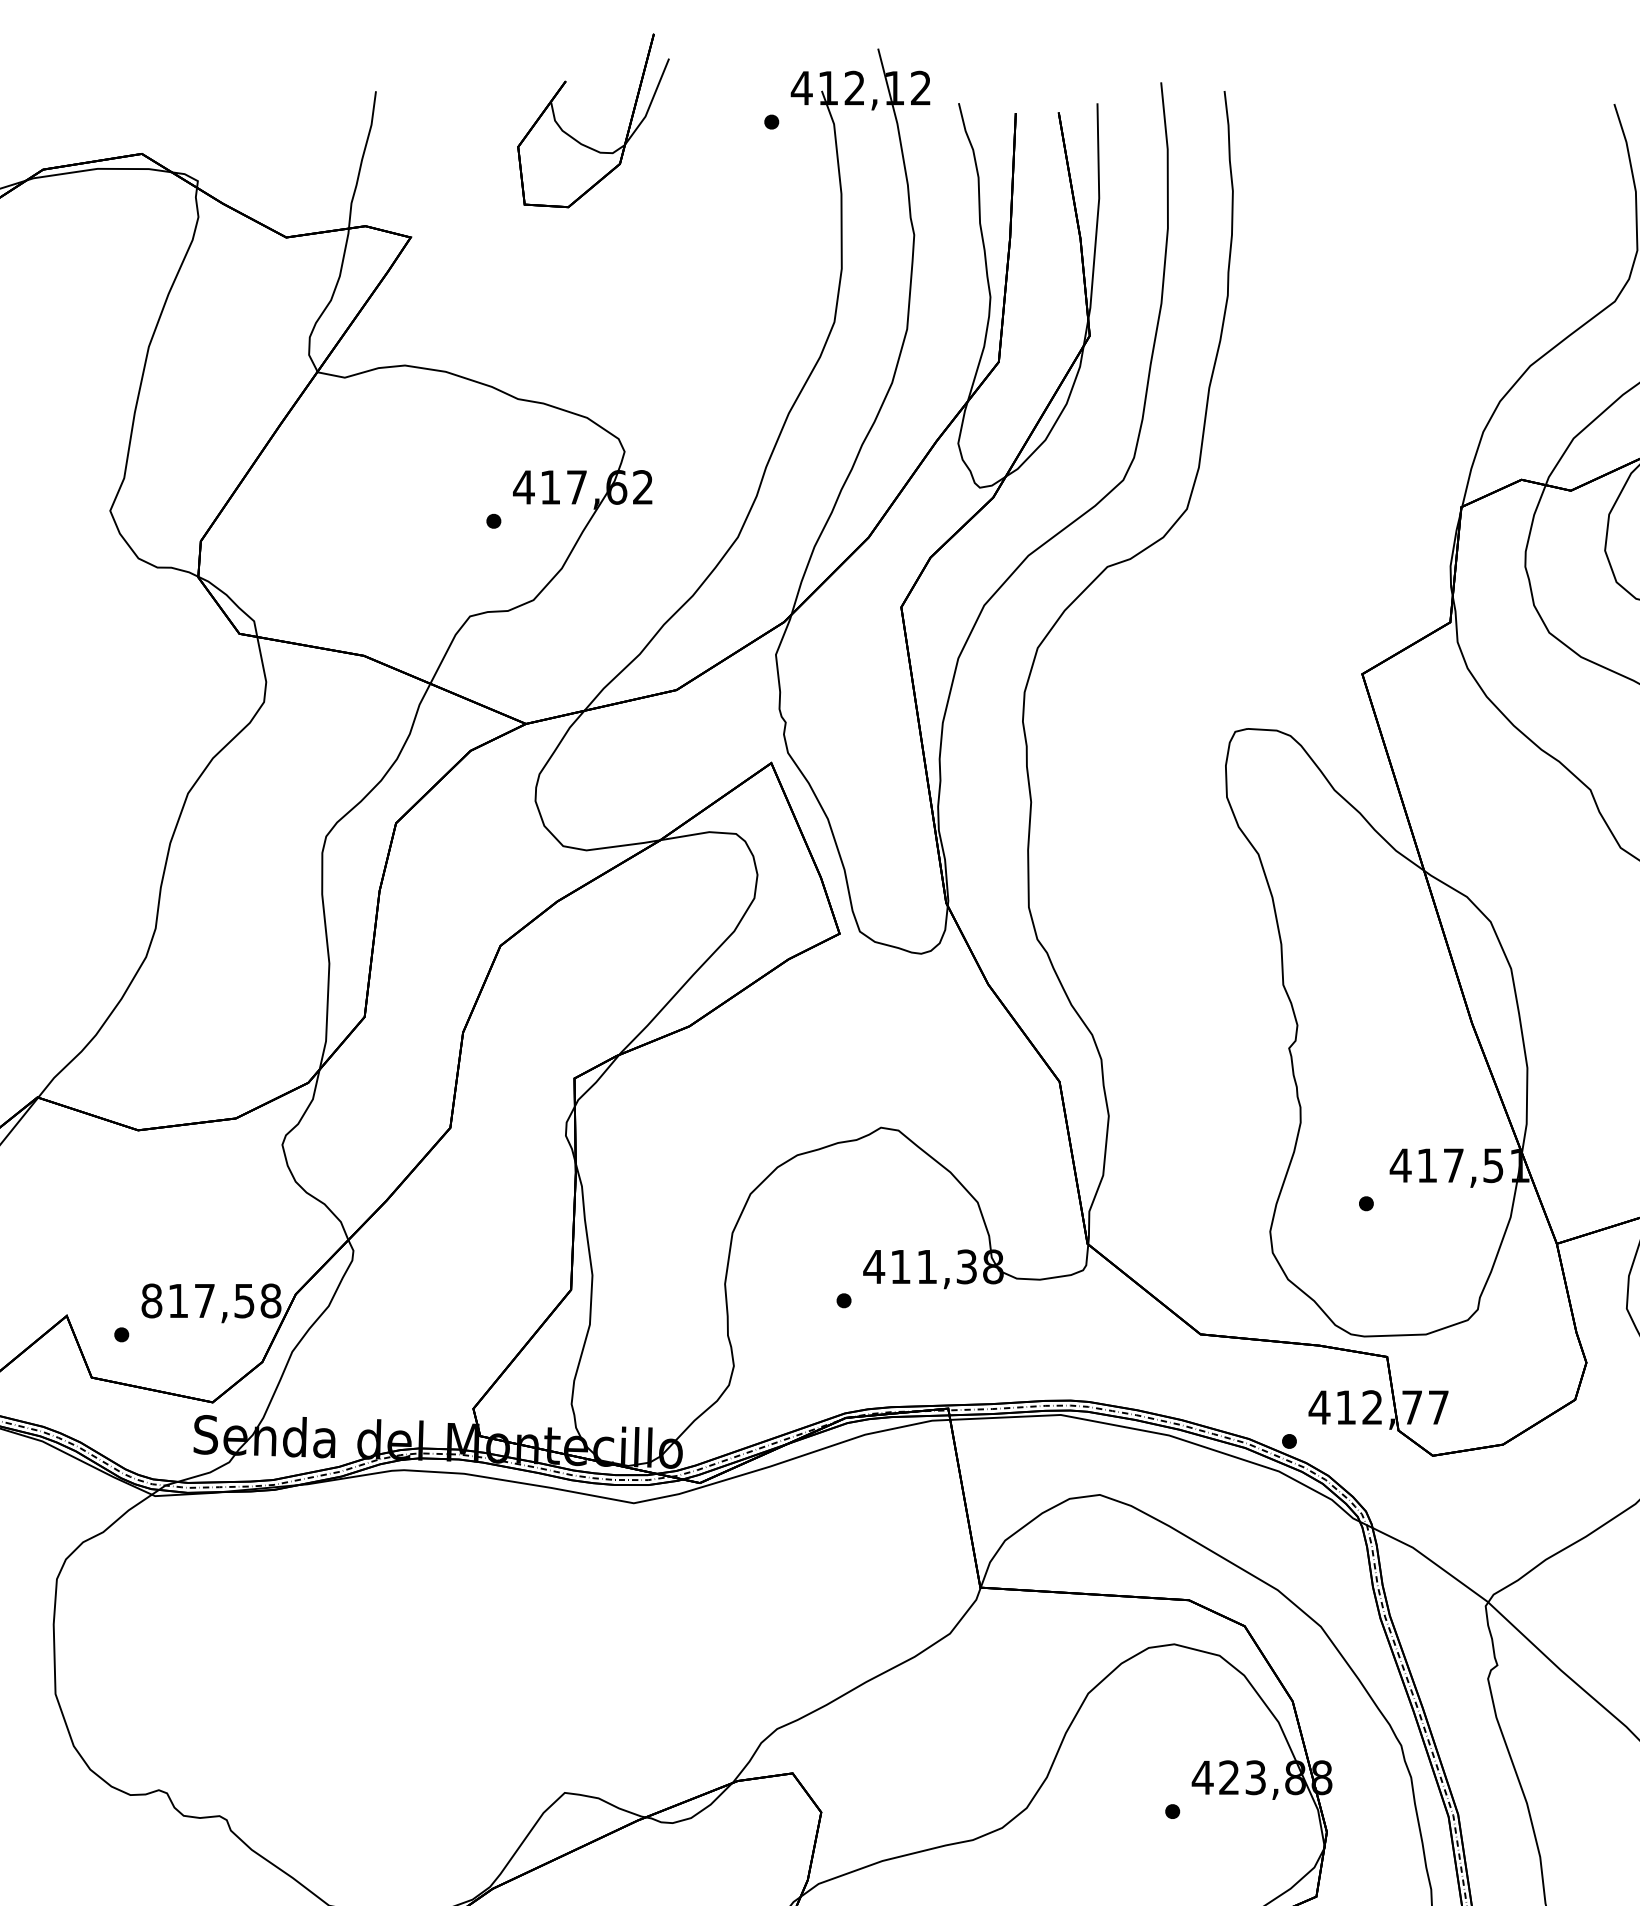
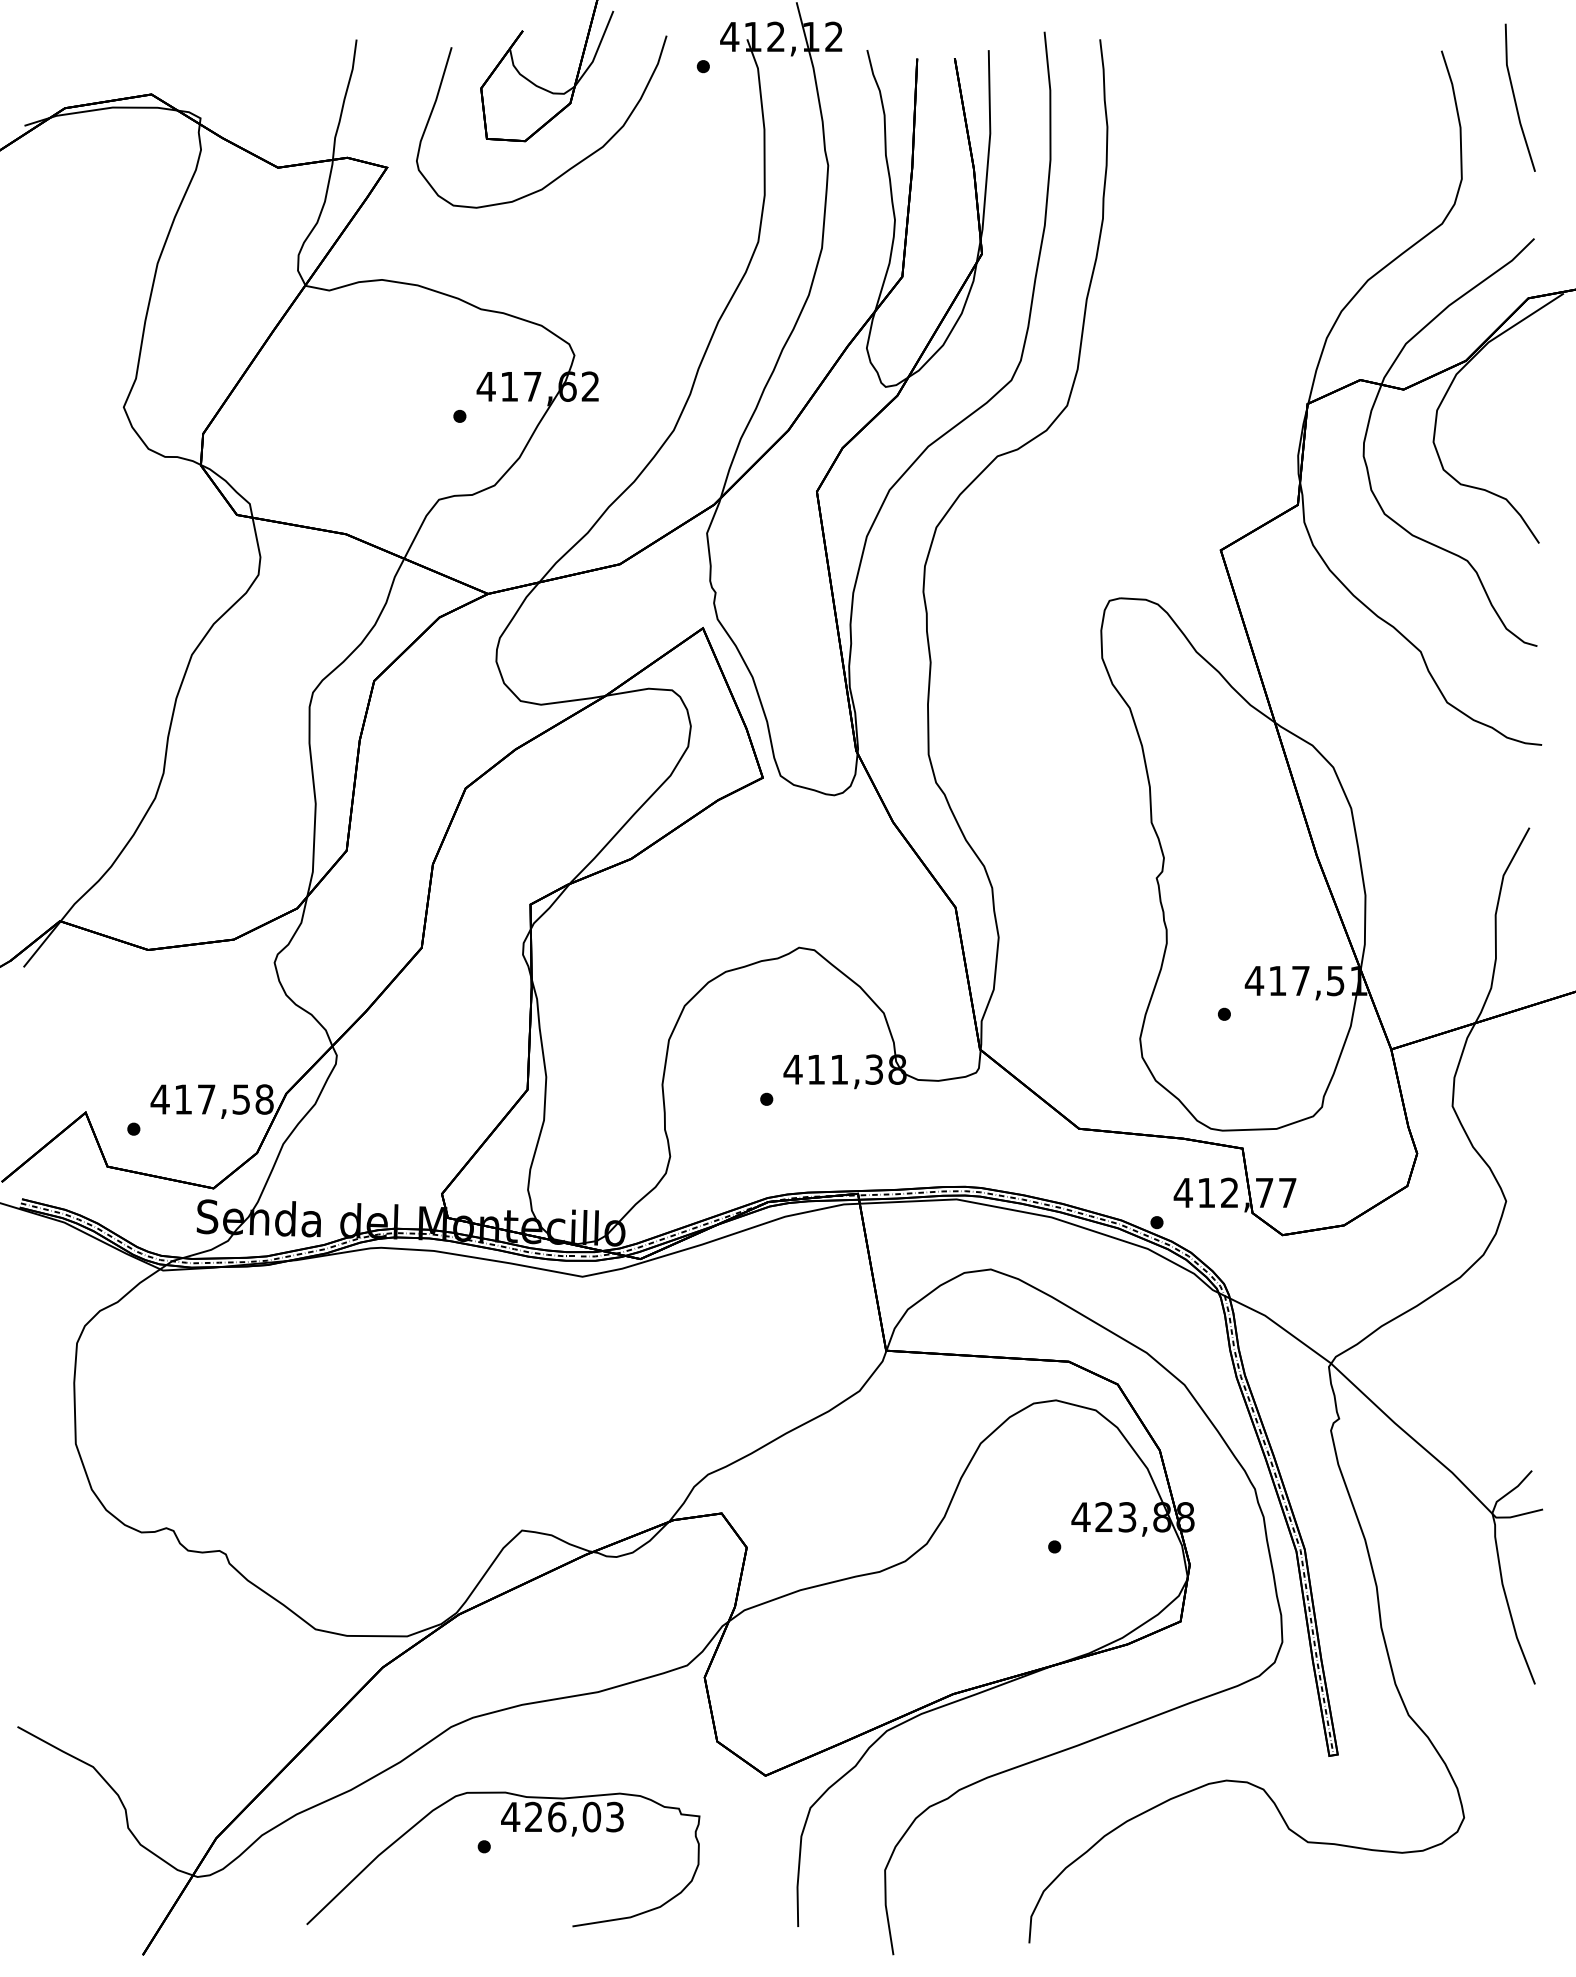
curve: (620, 237) -> (570, 167), added
text: (151, 1300) -> (159, 1099), 817,58 -> 417,58

